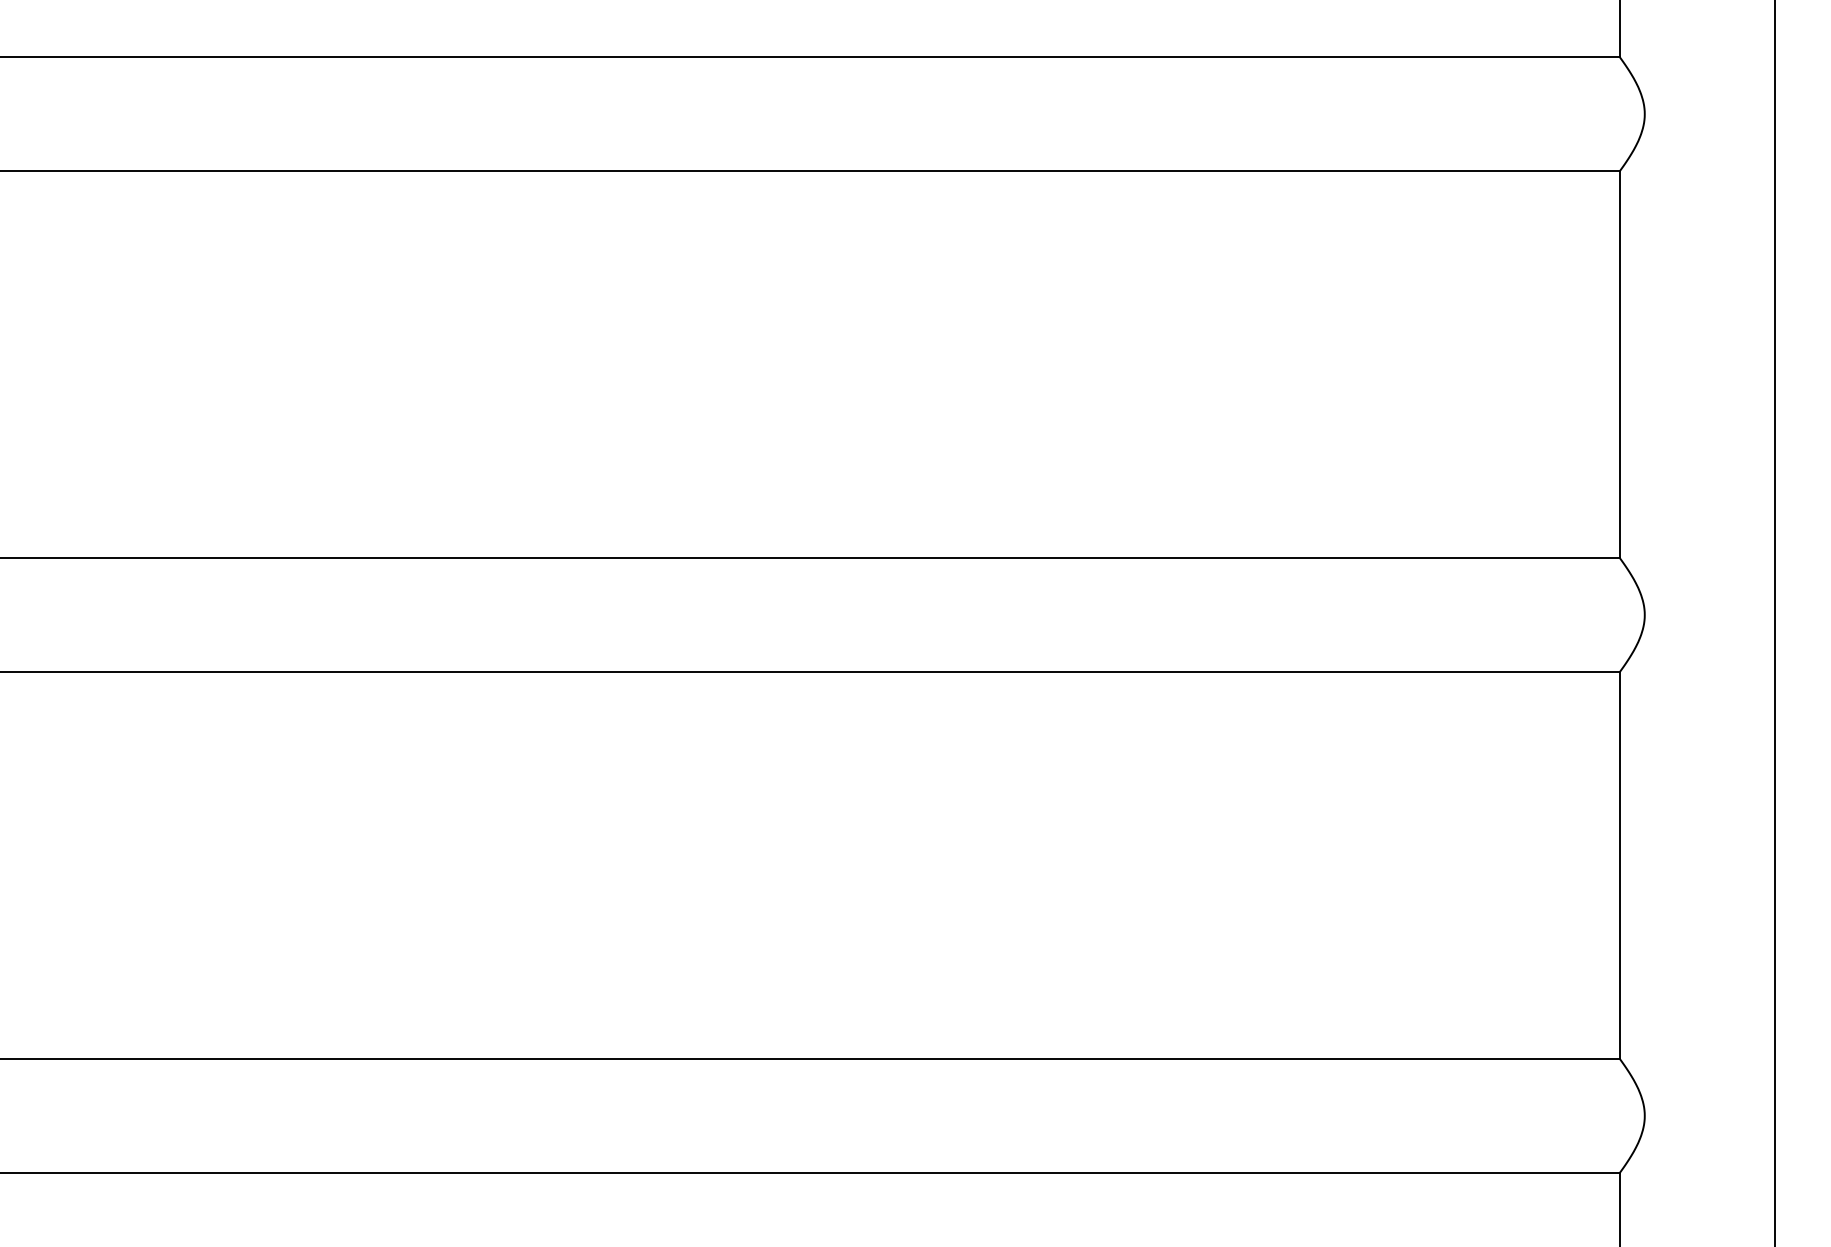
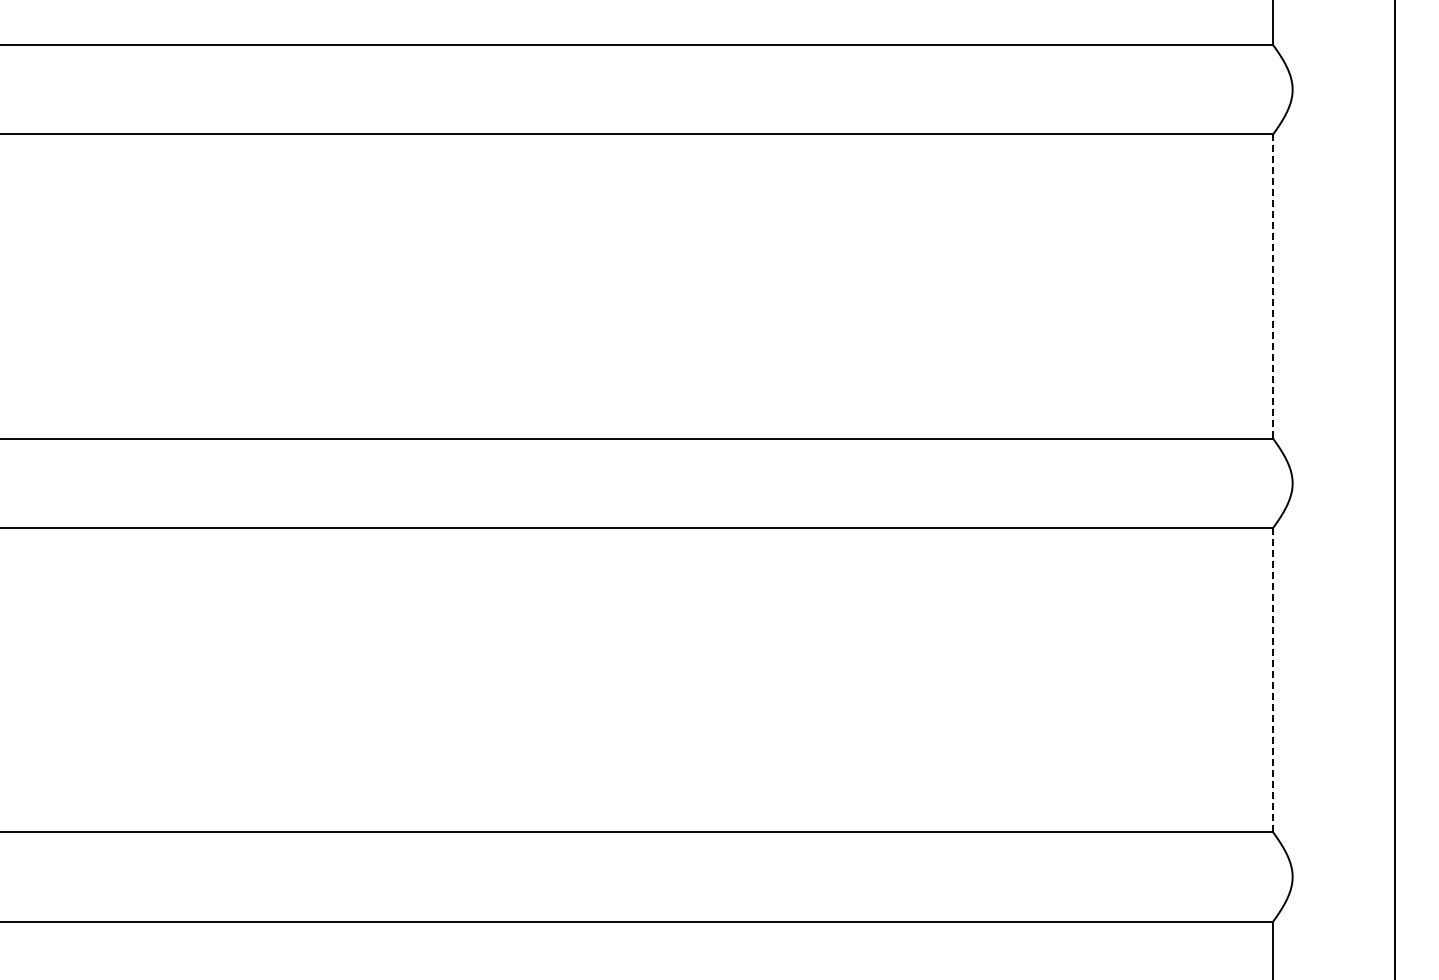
line: (1620, 365) -> (1273, 287), solid -> dashed
line: (1620, 865) -> (1273, 680), solid -> dashed

